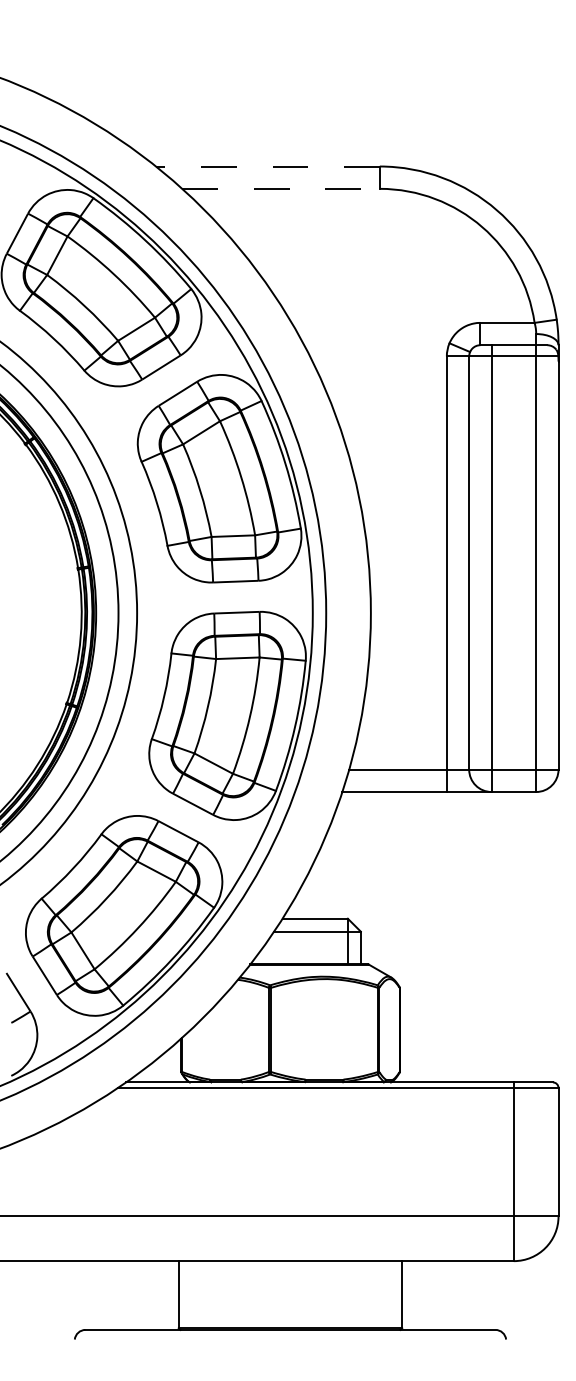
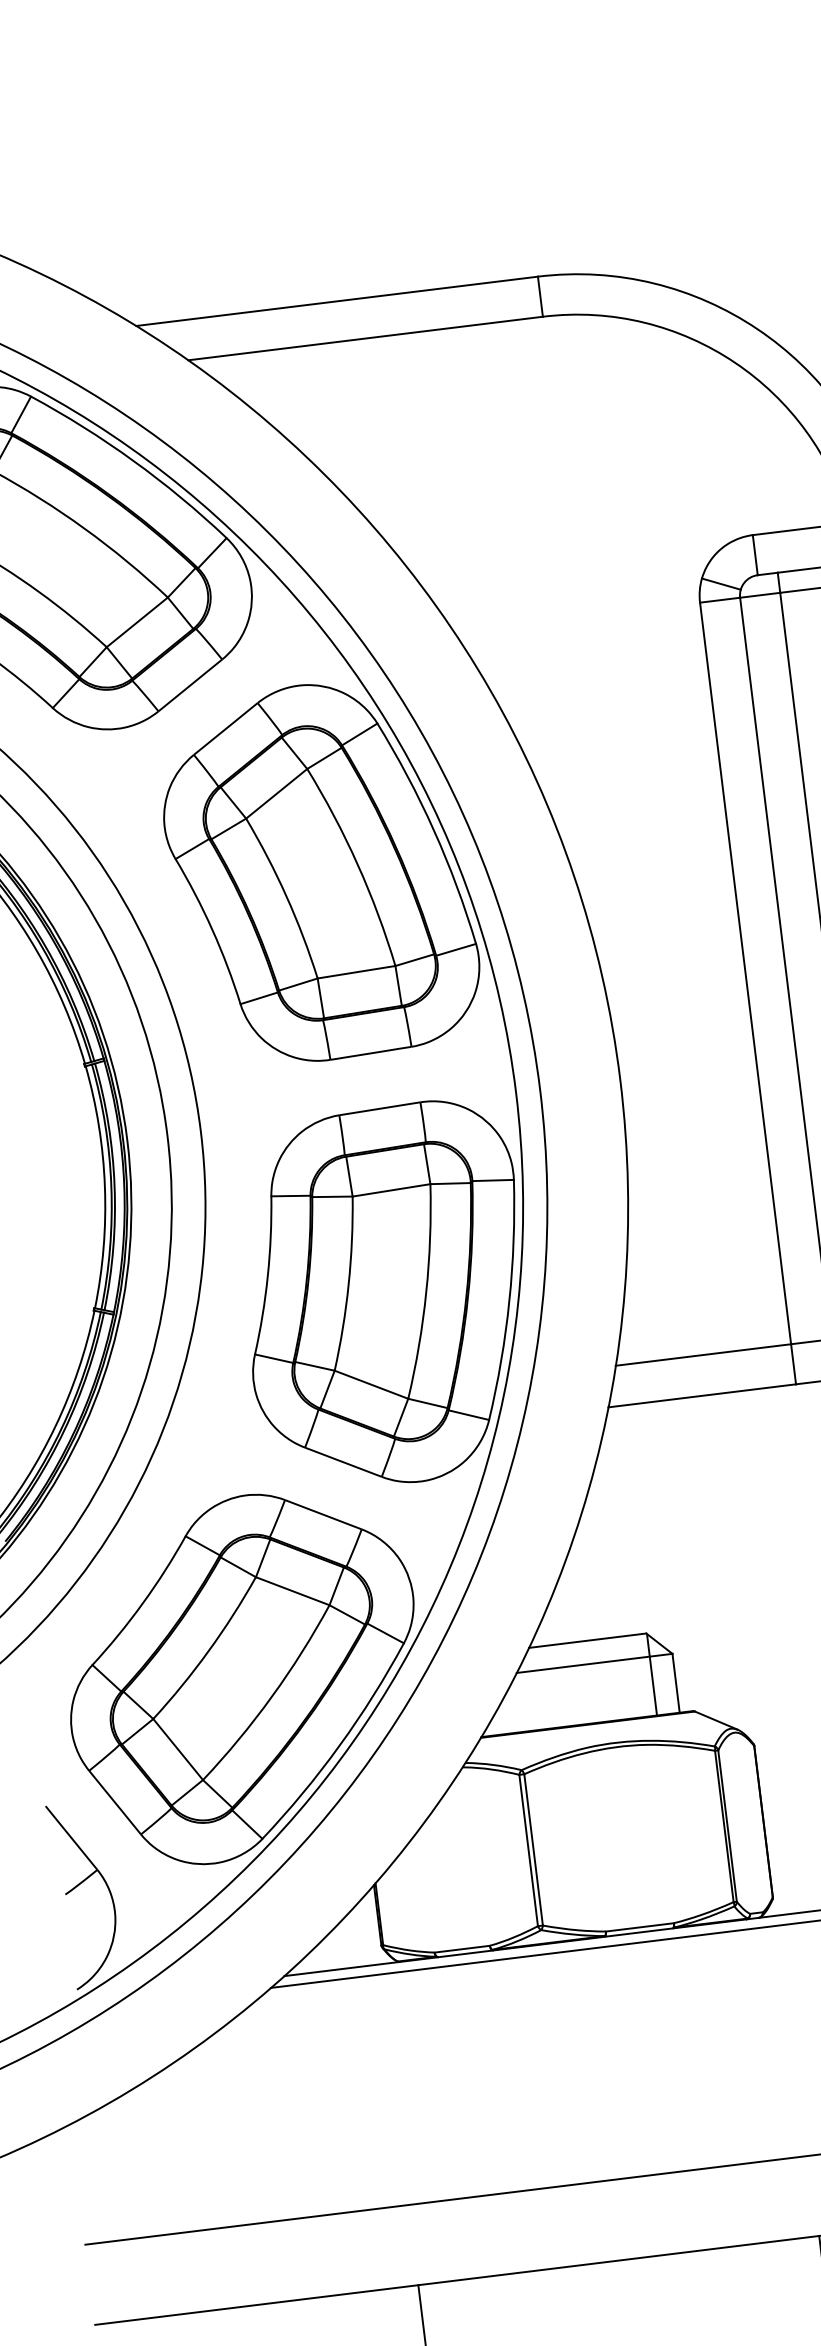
line: (267, 166) -> (336, 301), dashed -> solid
line: (281, 188) -> (366, 337), dashed -> solid

